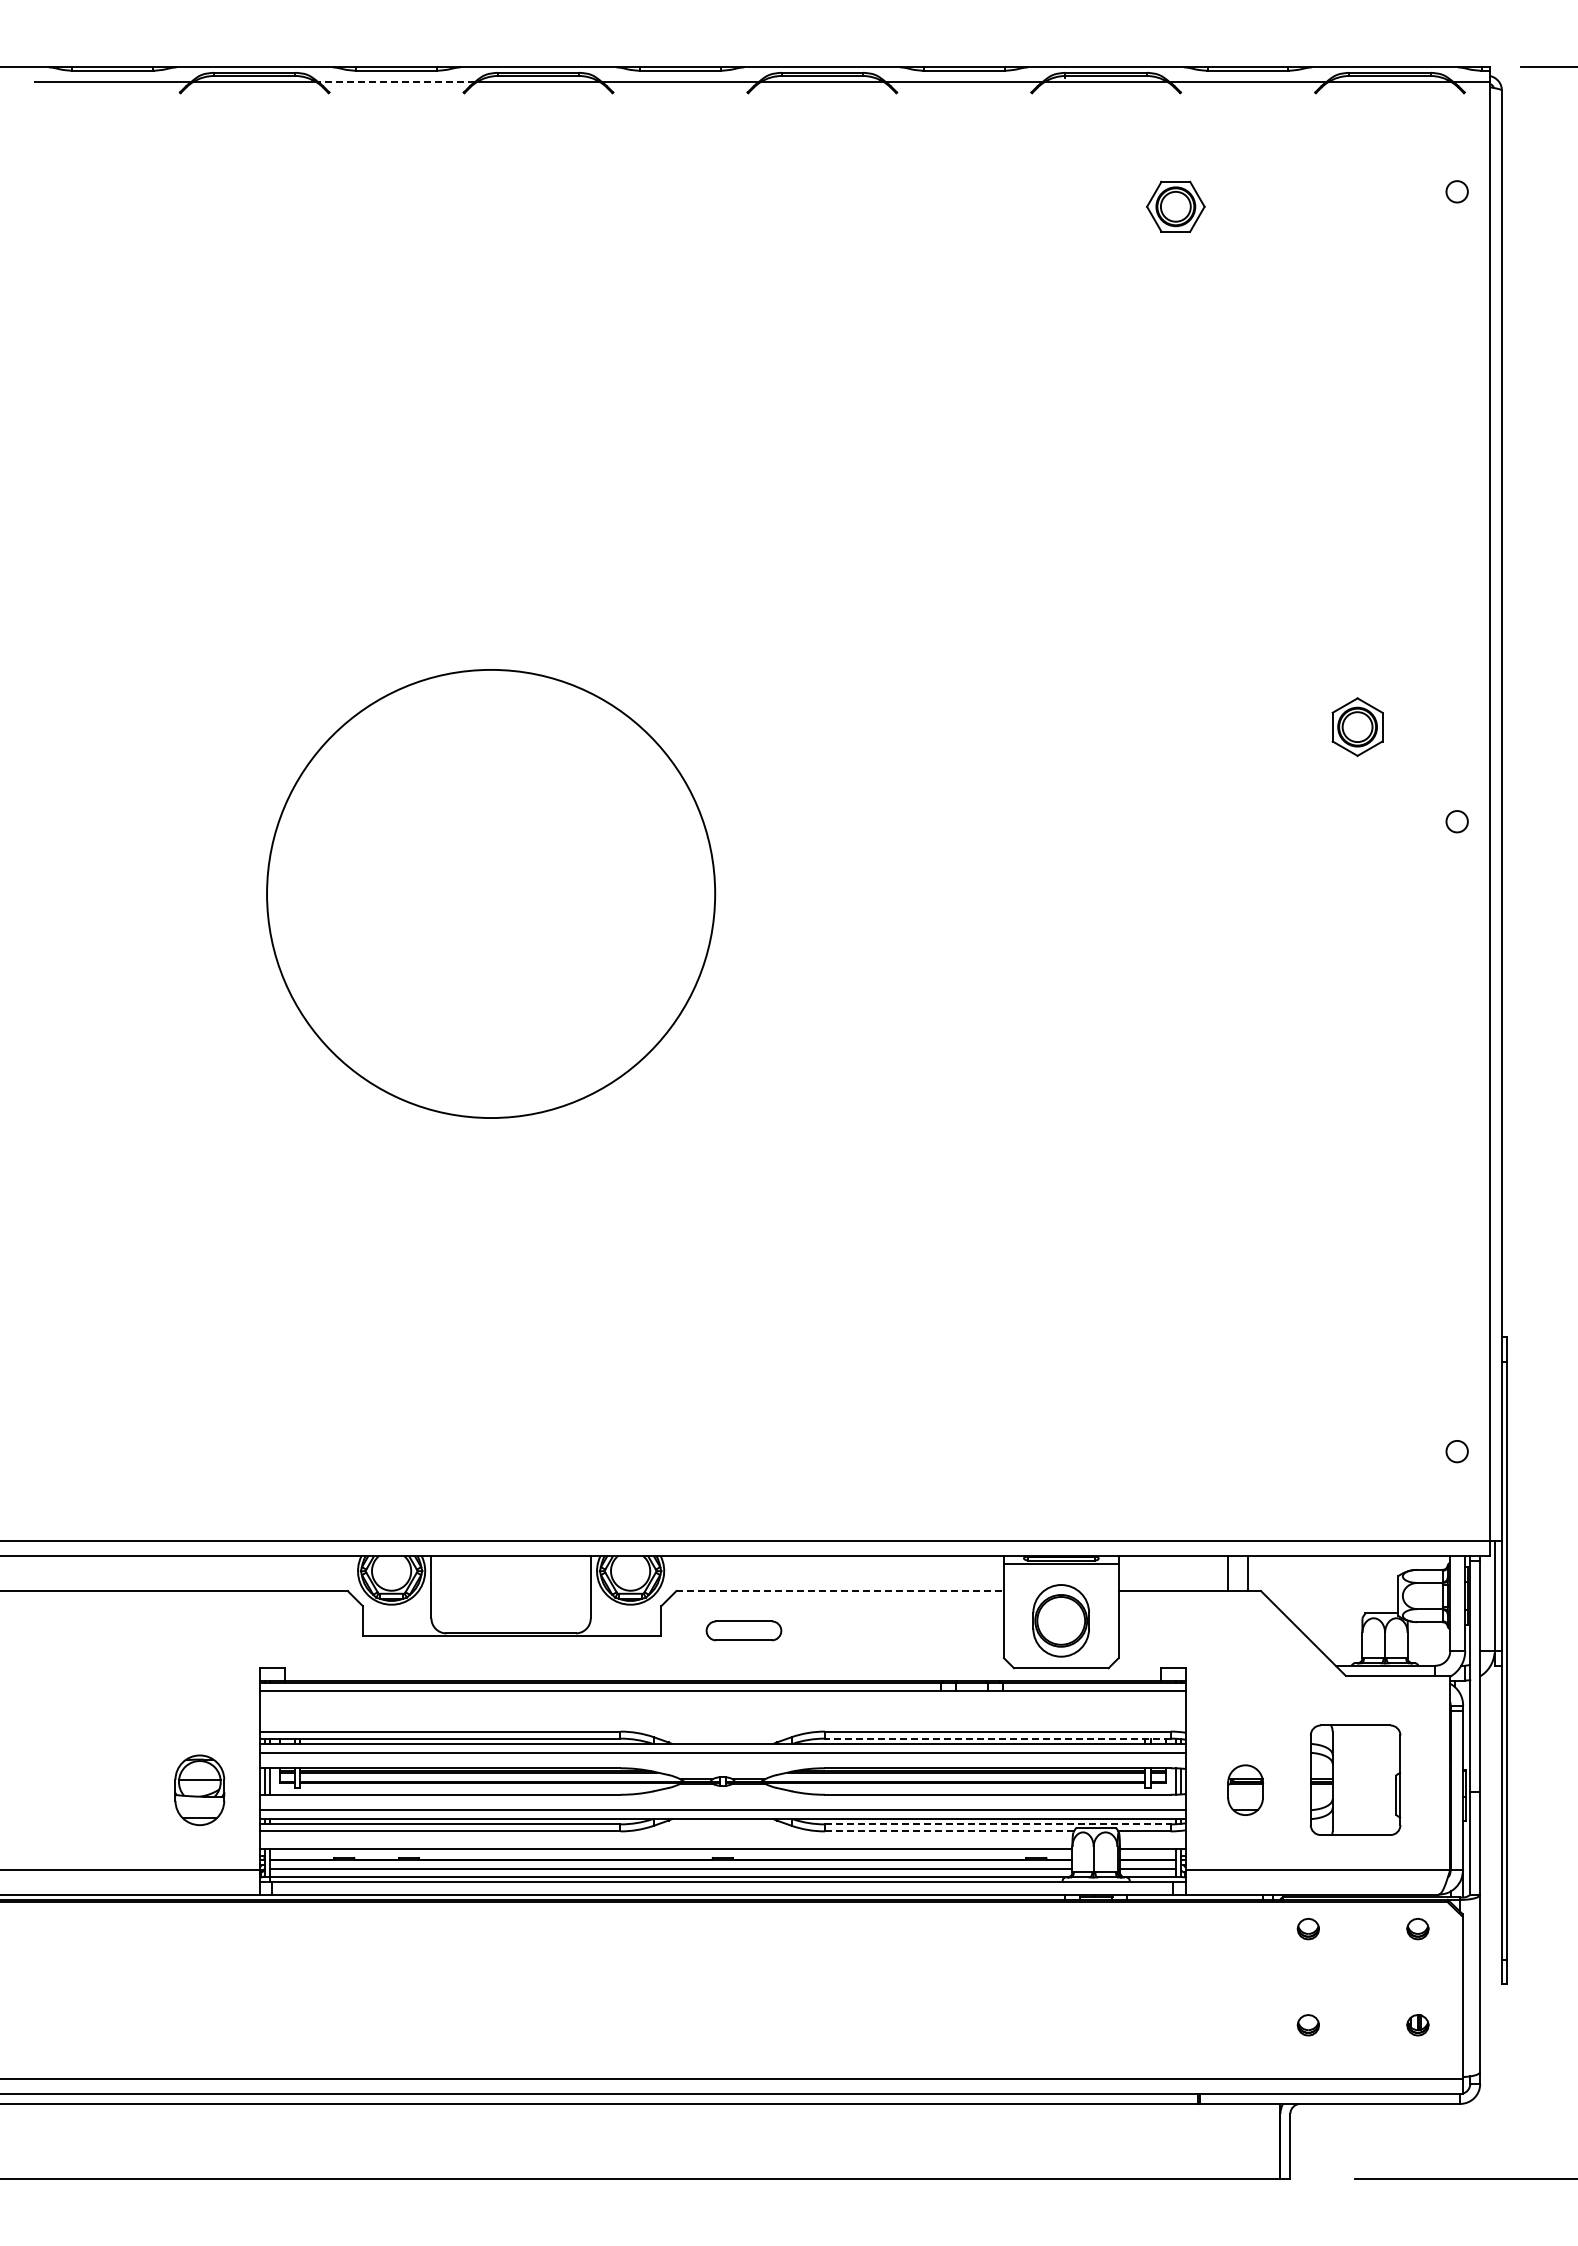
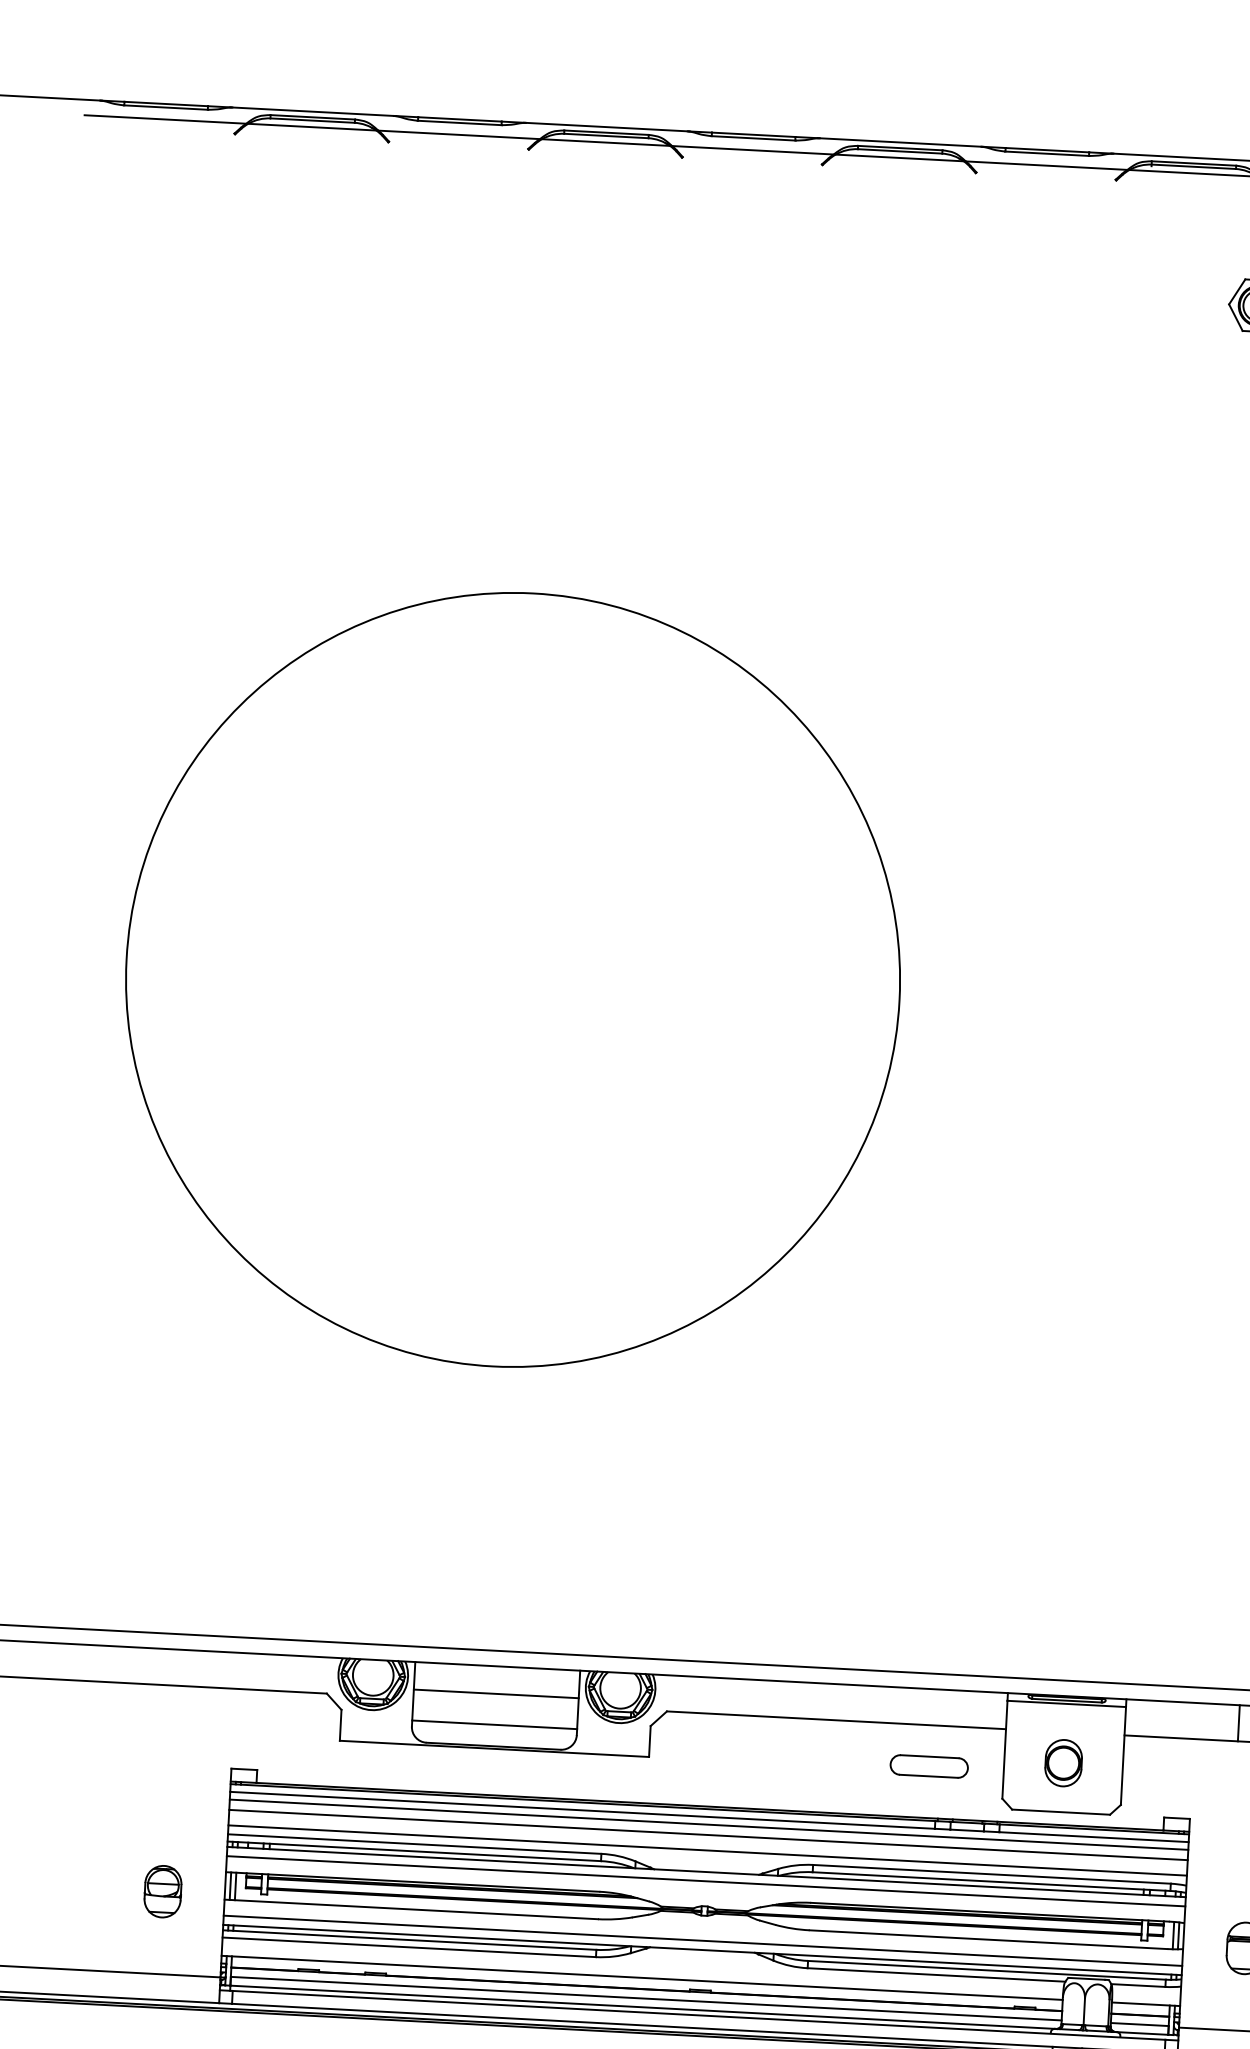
line: (396, 82) -> (459, 135), dashed -> solid
circle: (490, 893) -> (512, 979), size x1.67
line: (510, 1582) -> (495, 1693), added
line: (840, 1591) -> (836, 1720), dashed -> solid
line: (510, 1612) -> (494, 1724), added
part: (1061, 1620) -> (1063, 1762), size x0.62
part: (743, 1630) -> (928, 1766), moved
line: (722, 1698) -> (708, 1825), added
line: (722, 1708) -> (708, 1835), added
line: (722, 1723) -> (707, 1850), added
line: (997, 1738) -> (991, 1881), dashed -> solid
part: (199, 1789) -> (162, 1890), size x0.71
line: (997, 1824) -> (986, 1970), dashed -> solid
line: (949, 1831) -> (936, 1975), dashed -> solid

